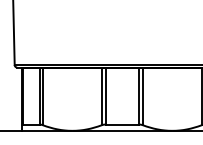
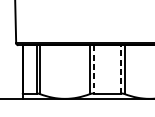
line: (138, 95) -> (121, 68), solid -> dashed
line: (106, 96) -> (93, 69), solid -> dashed

